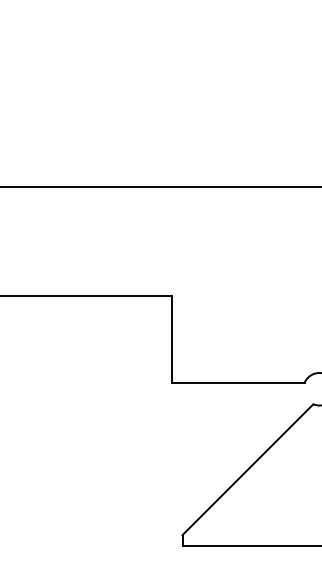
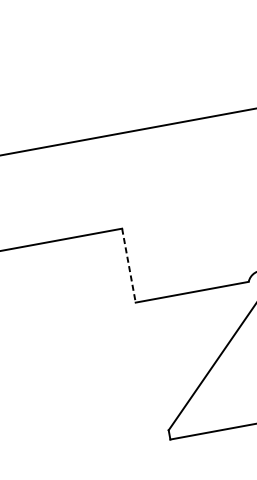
line: (171, 340) -> (128, 266), solid -> dashed

